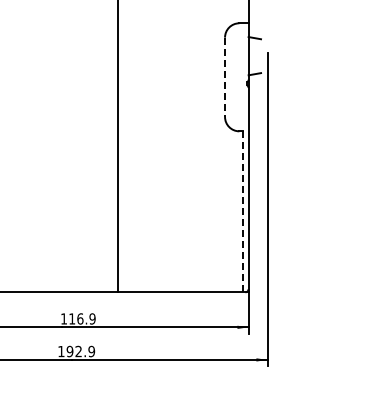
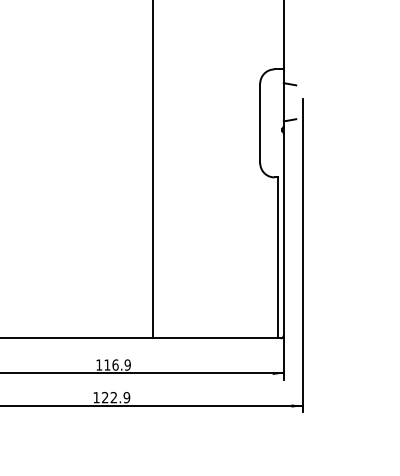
line: (225, 77) -> (260, 123), dashed -> solid
line: (243, 212) -> (278, 258), dashed -> solid
text: (69, 351) -> (104, 397), 192.9 -> 122.9

